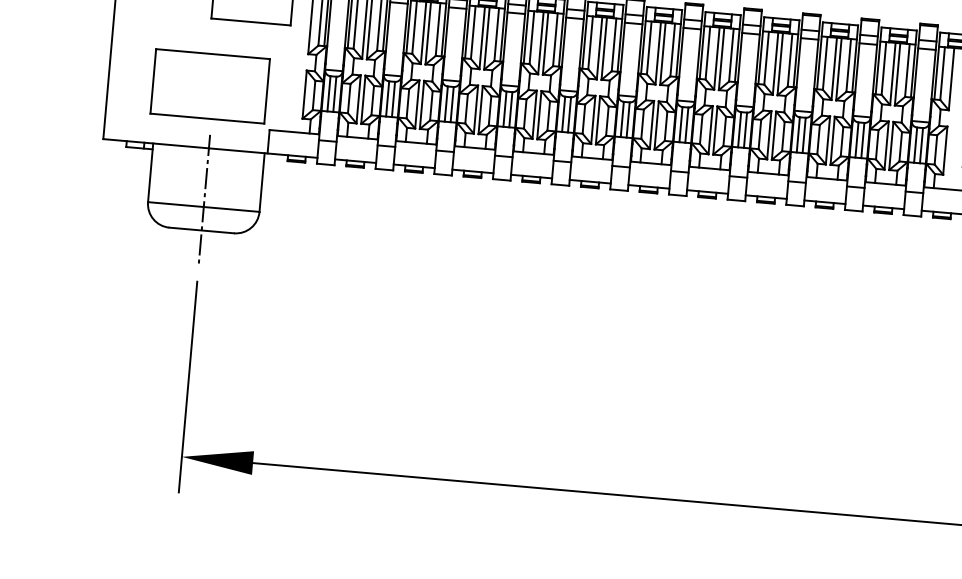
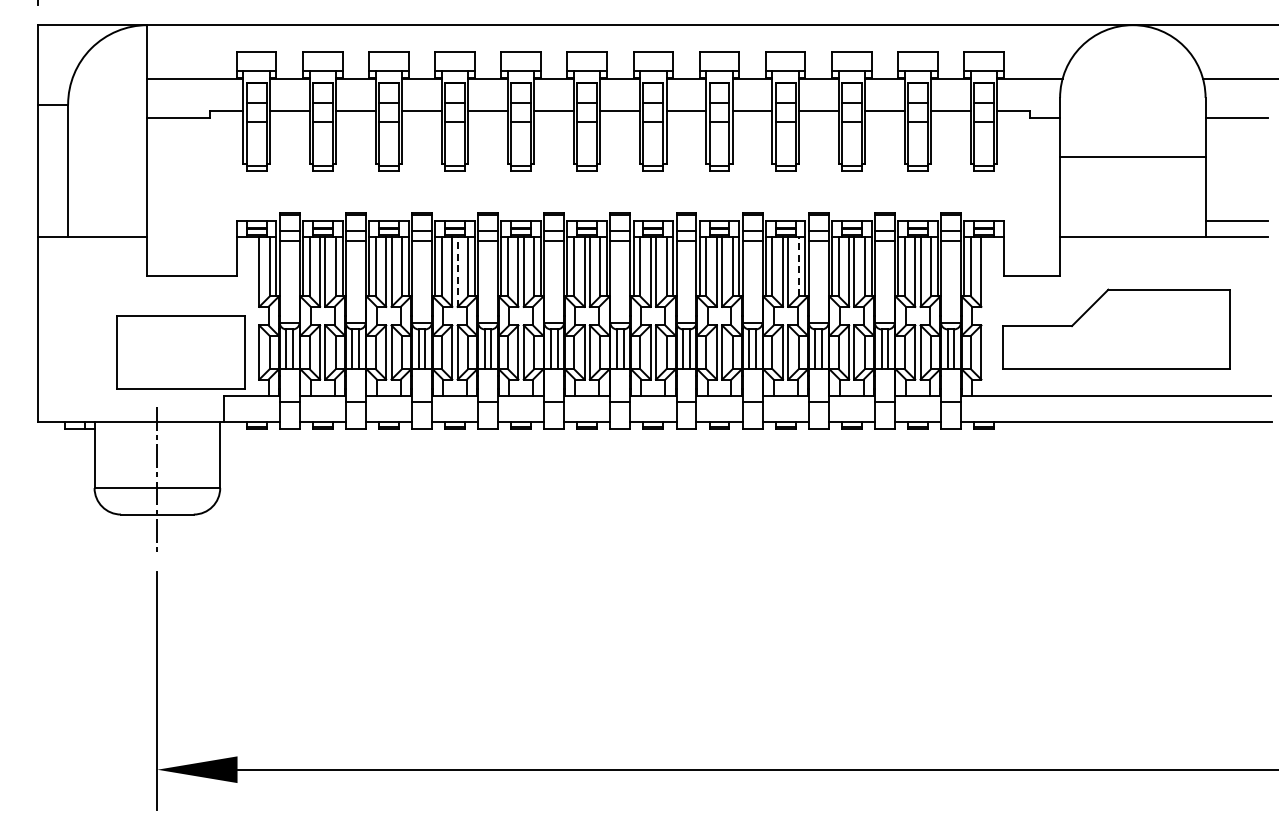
line: (486, 38) -> (457, 271), solid -> dashed
line: (789, 60) -> (798, 266), solid -> dashed
part: (209, 86) -> (180, 352), moved

